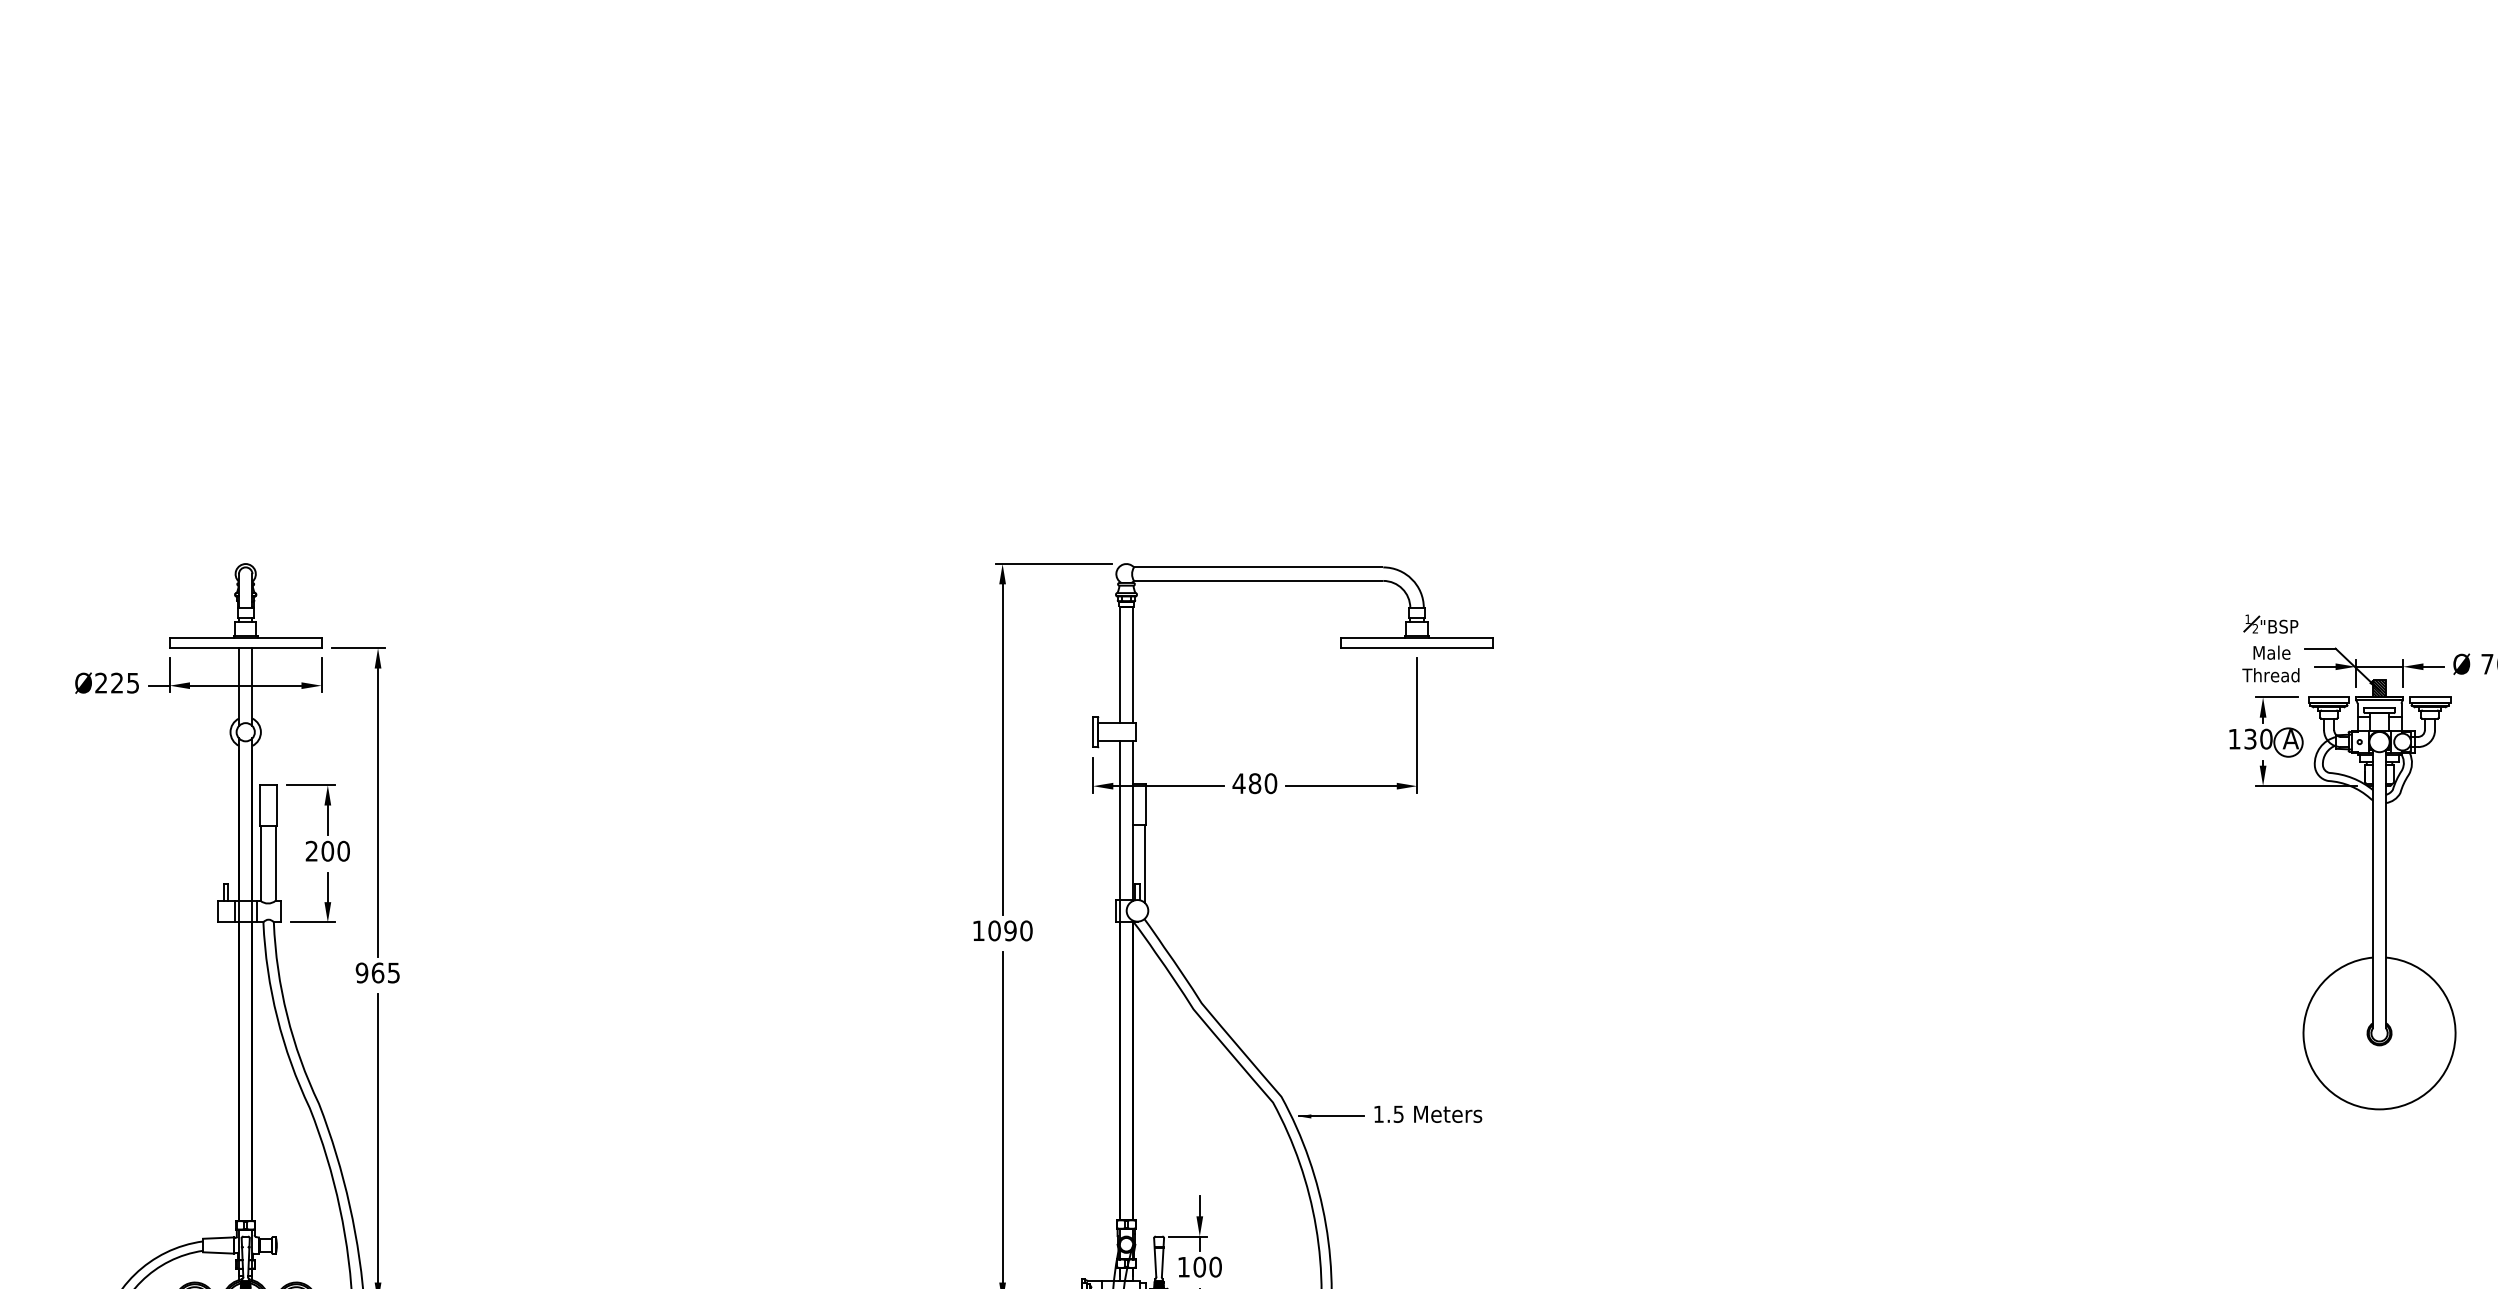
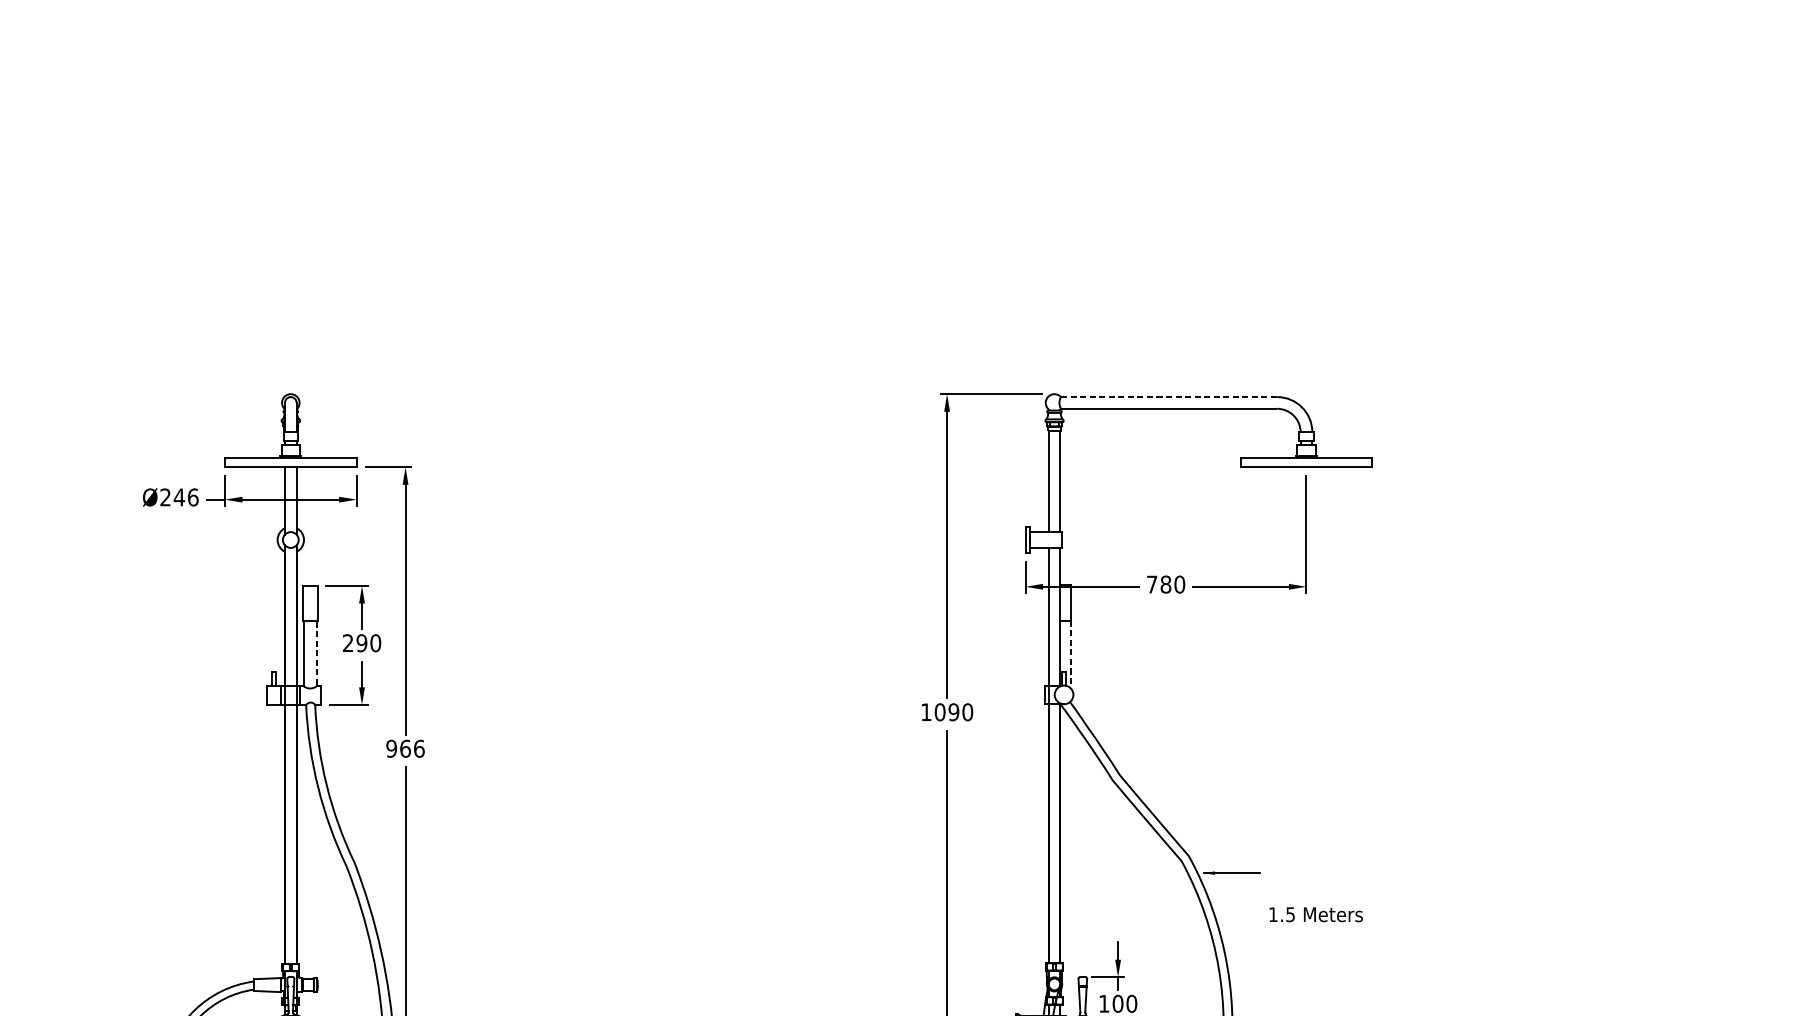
line: (1258, 567) -> (1168, 397), solid -> dashed
text: (124, 682) -> (185, 496), Ø225 -> Ø246
text: (1238, 783) -> (1151, 584), 480 -> 780
text: (327, 851) -> (361, 643), 200 -> 290
line: (275, 863) -> (316, 653), solid -> dashed
line: (1145, 864) -> (1071, 654), solid -> dashed
text: (393, 972) -> (418, 748), 965 -> 966
text: (1428, 1113) -> (1316, 913), moved

